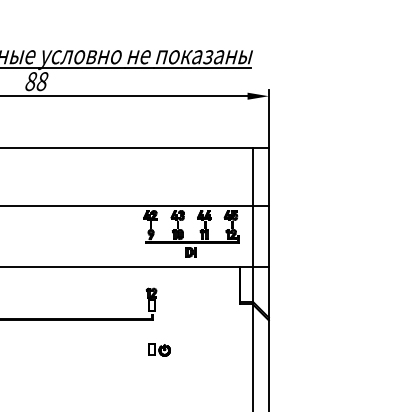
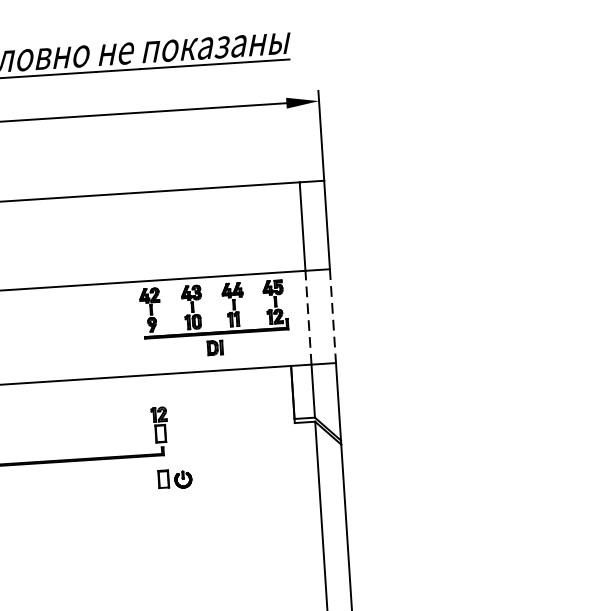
line: (252, 236) -> (307, 317), solid -> dashed
line: (268, 236) -> (332, 316), solid -> dashed
part: (159, 349) -> (175, 478), moved

